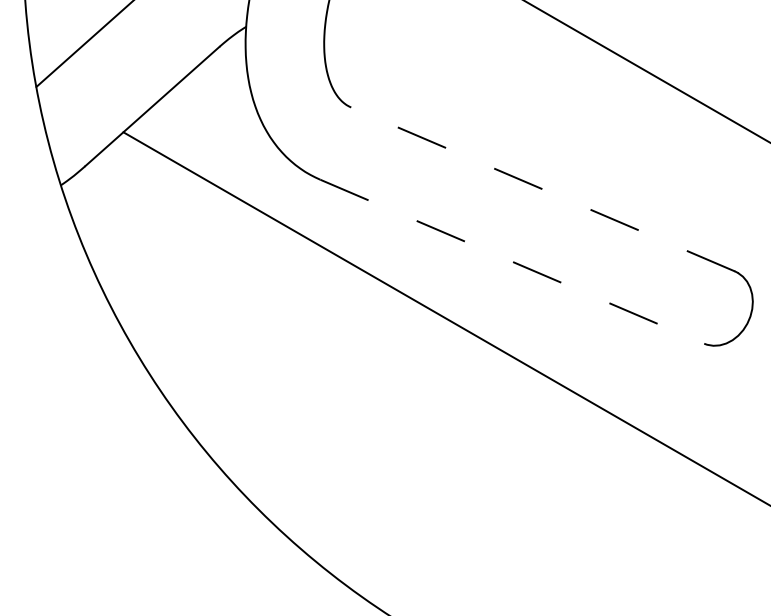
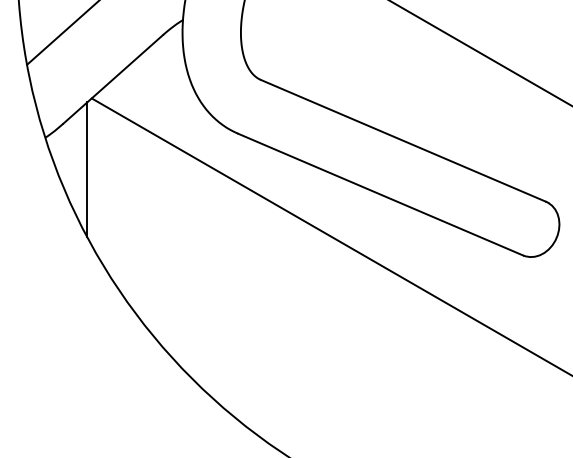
line: (542, 188) -> (403, 140), dashed -> solid
line: (117, 227) -> (87, 169), added
line: (513, 261) -> (381, 194), dashed -> solid

